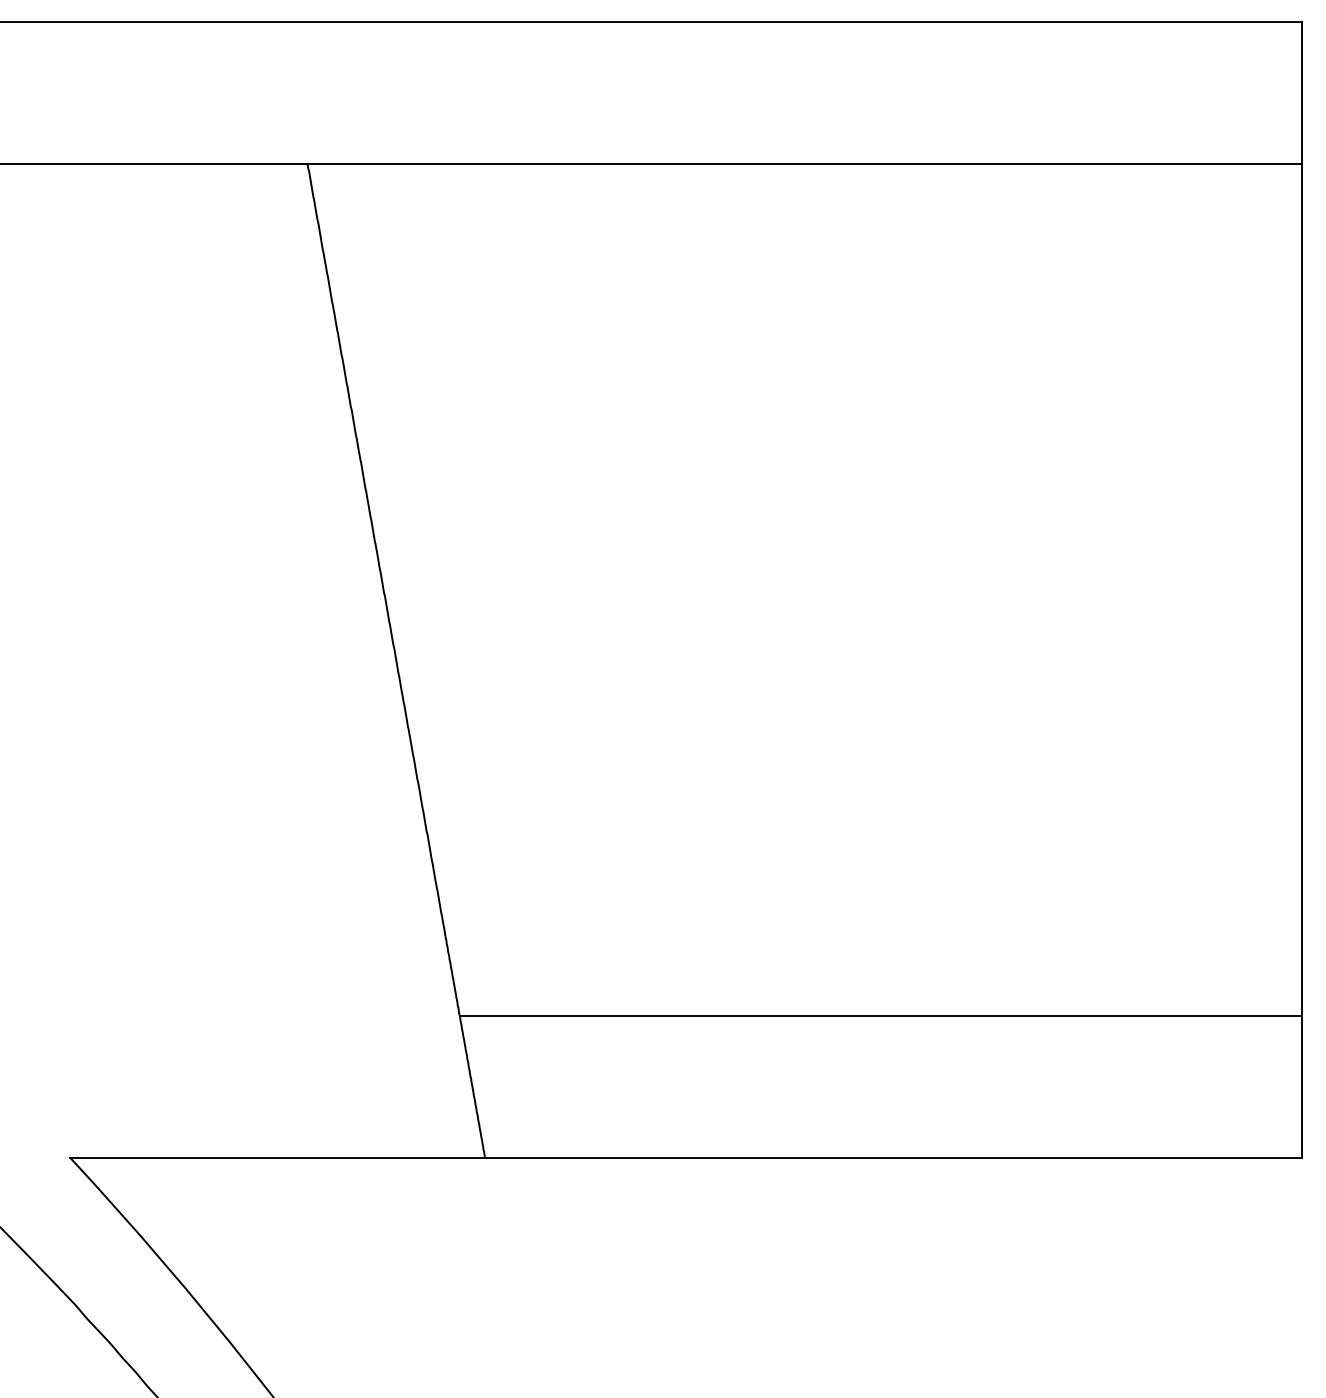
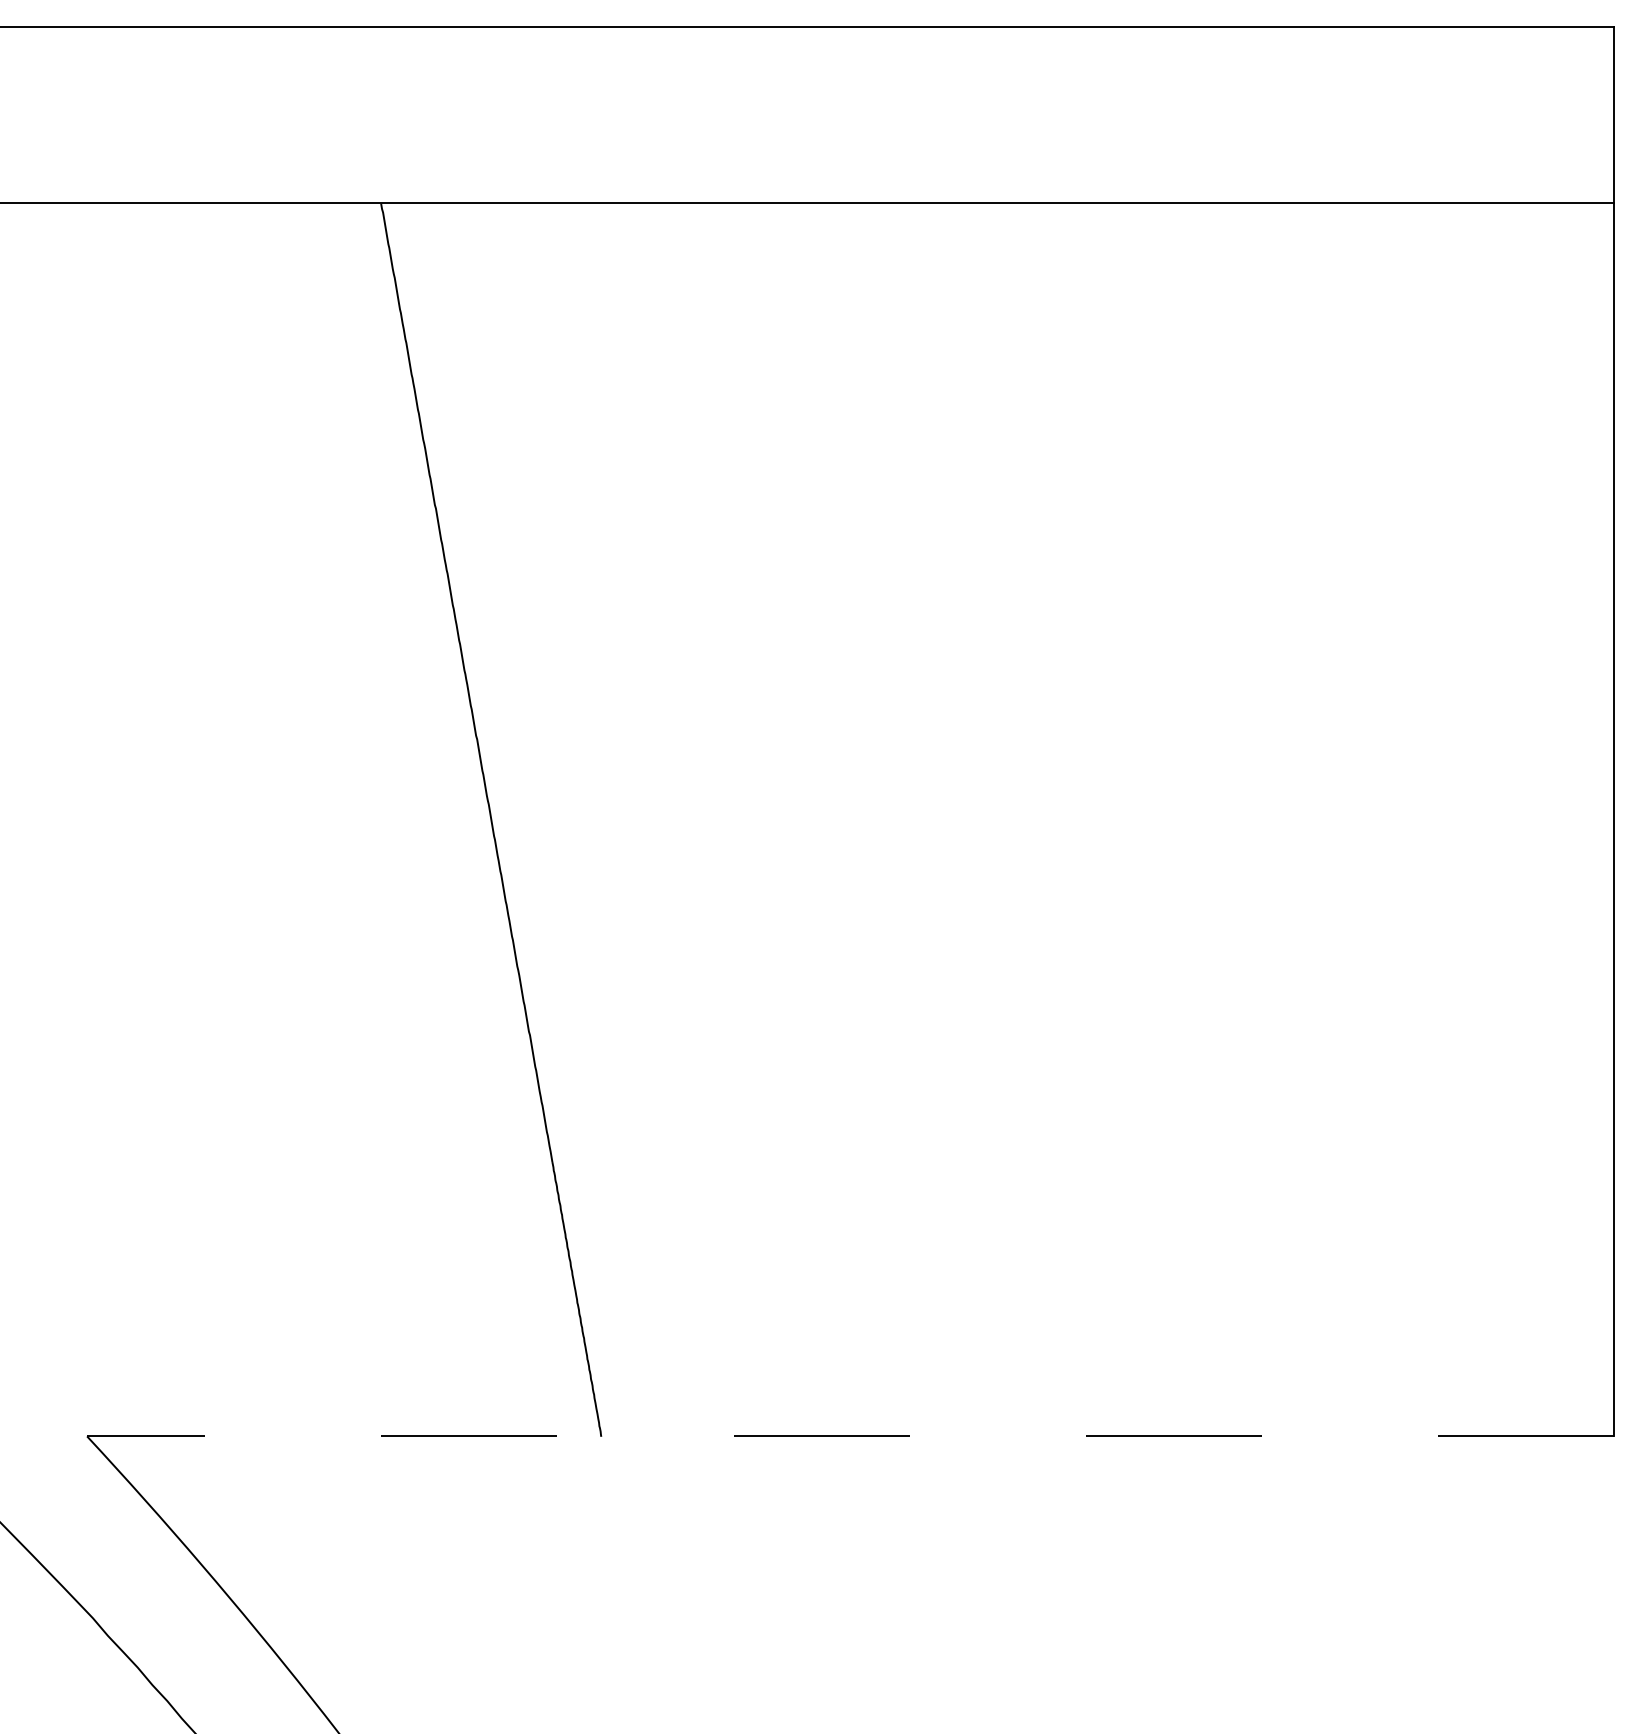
line: (880, 1016) -> (1091, 1260), removed
line: (685, 1158) -> (850, 1436), solid -> dashed

